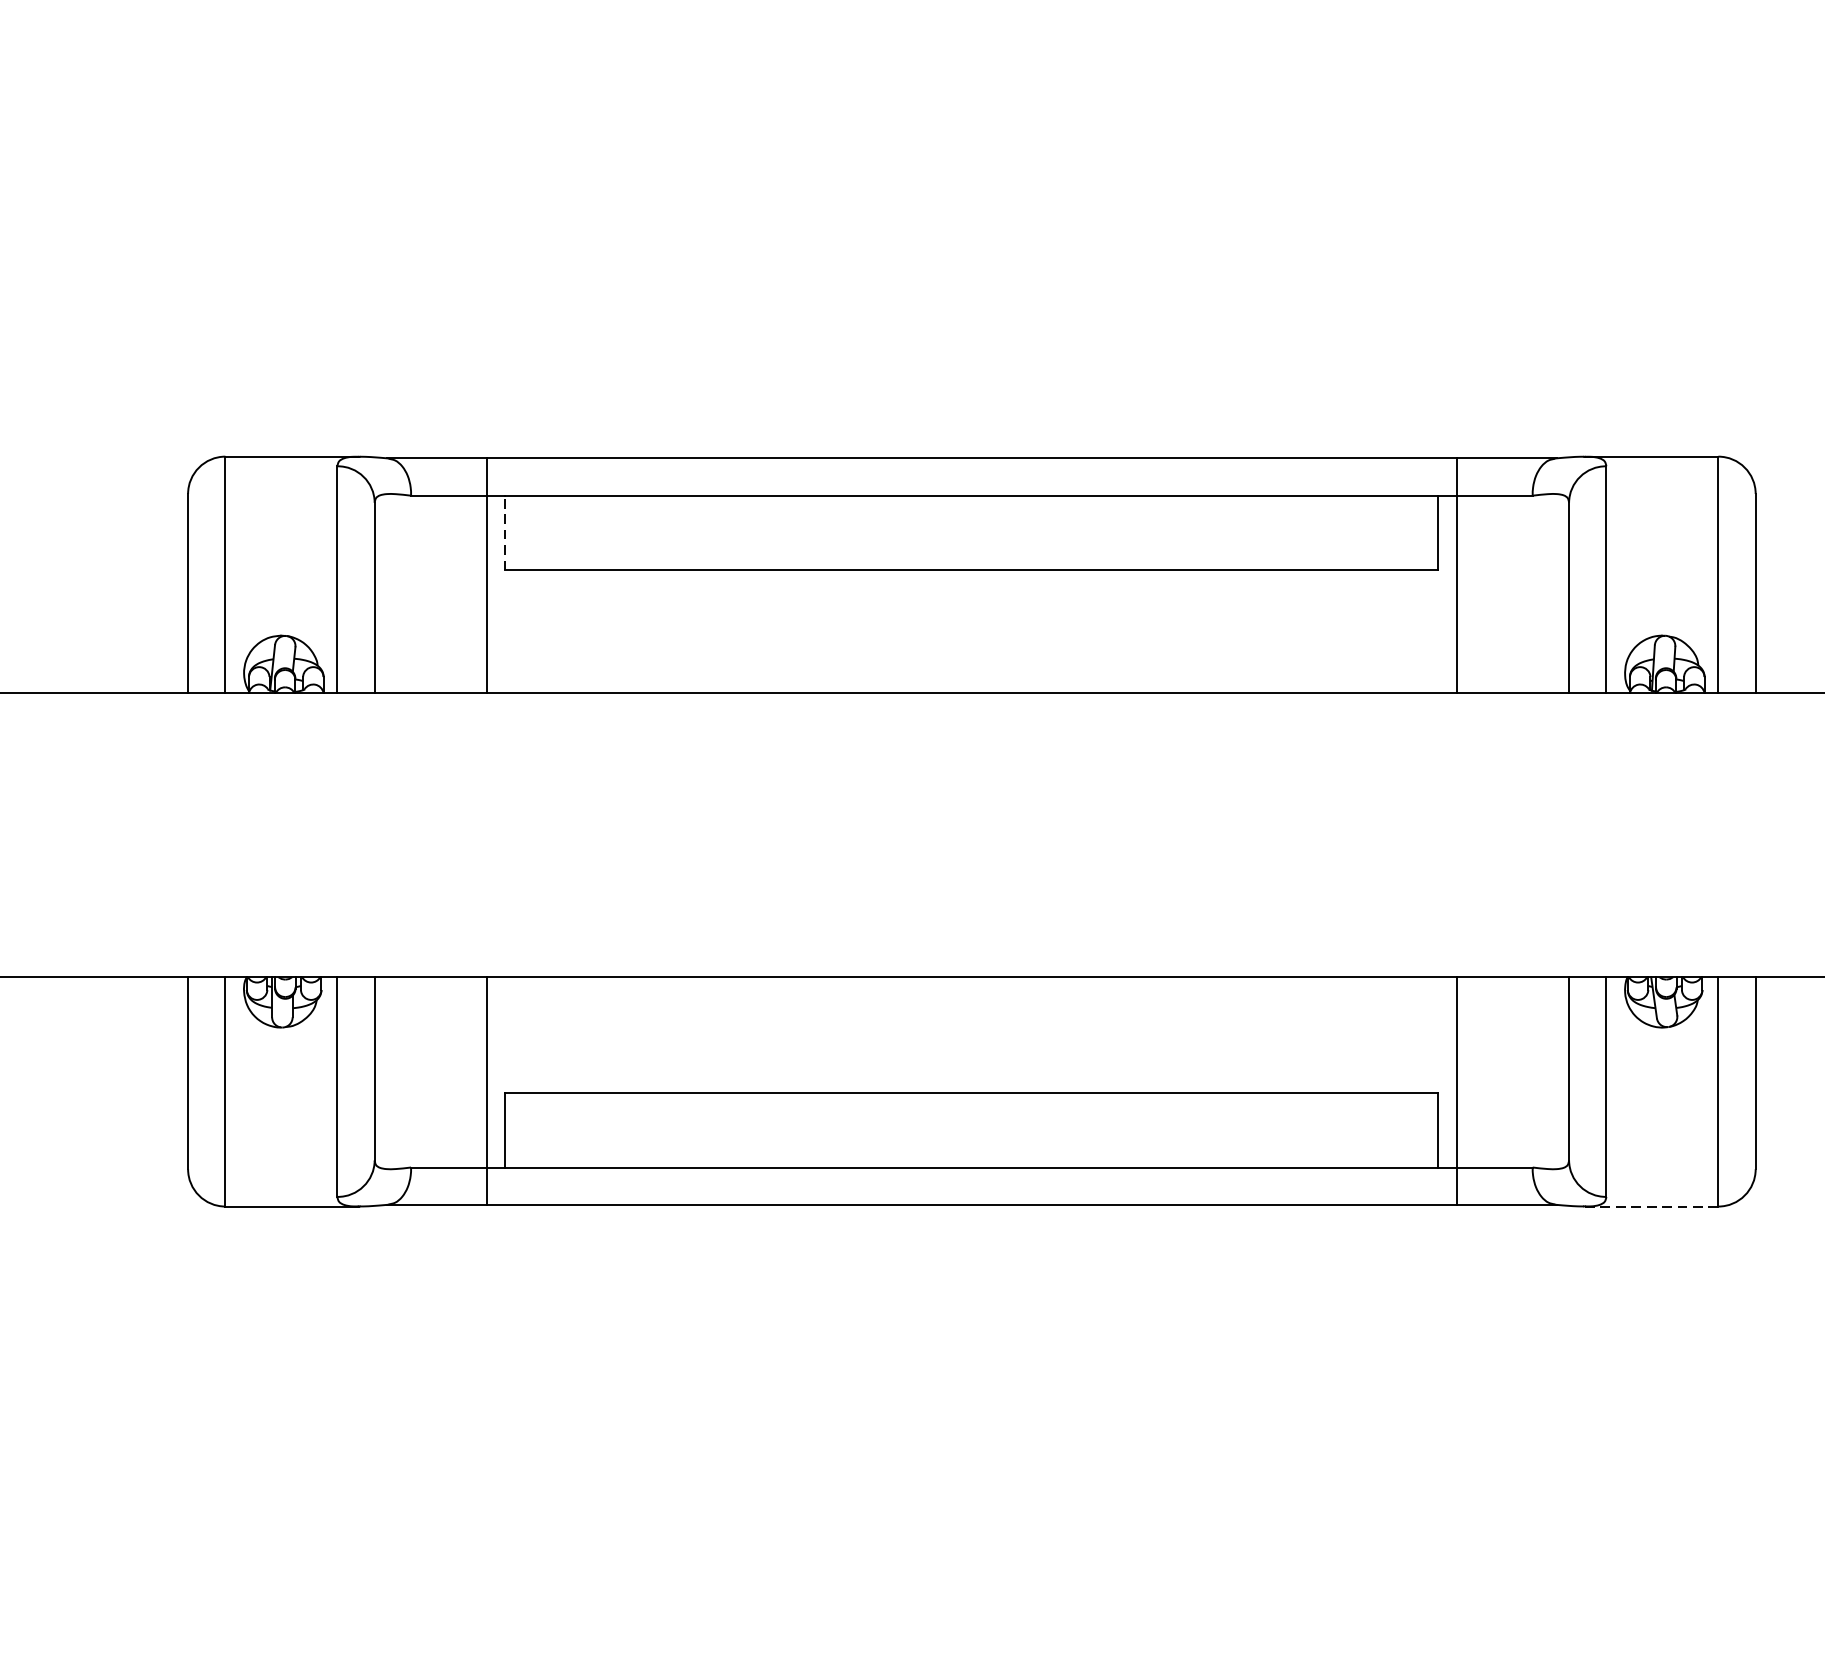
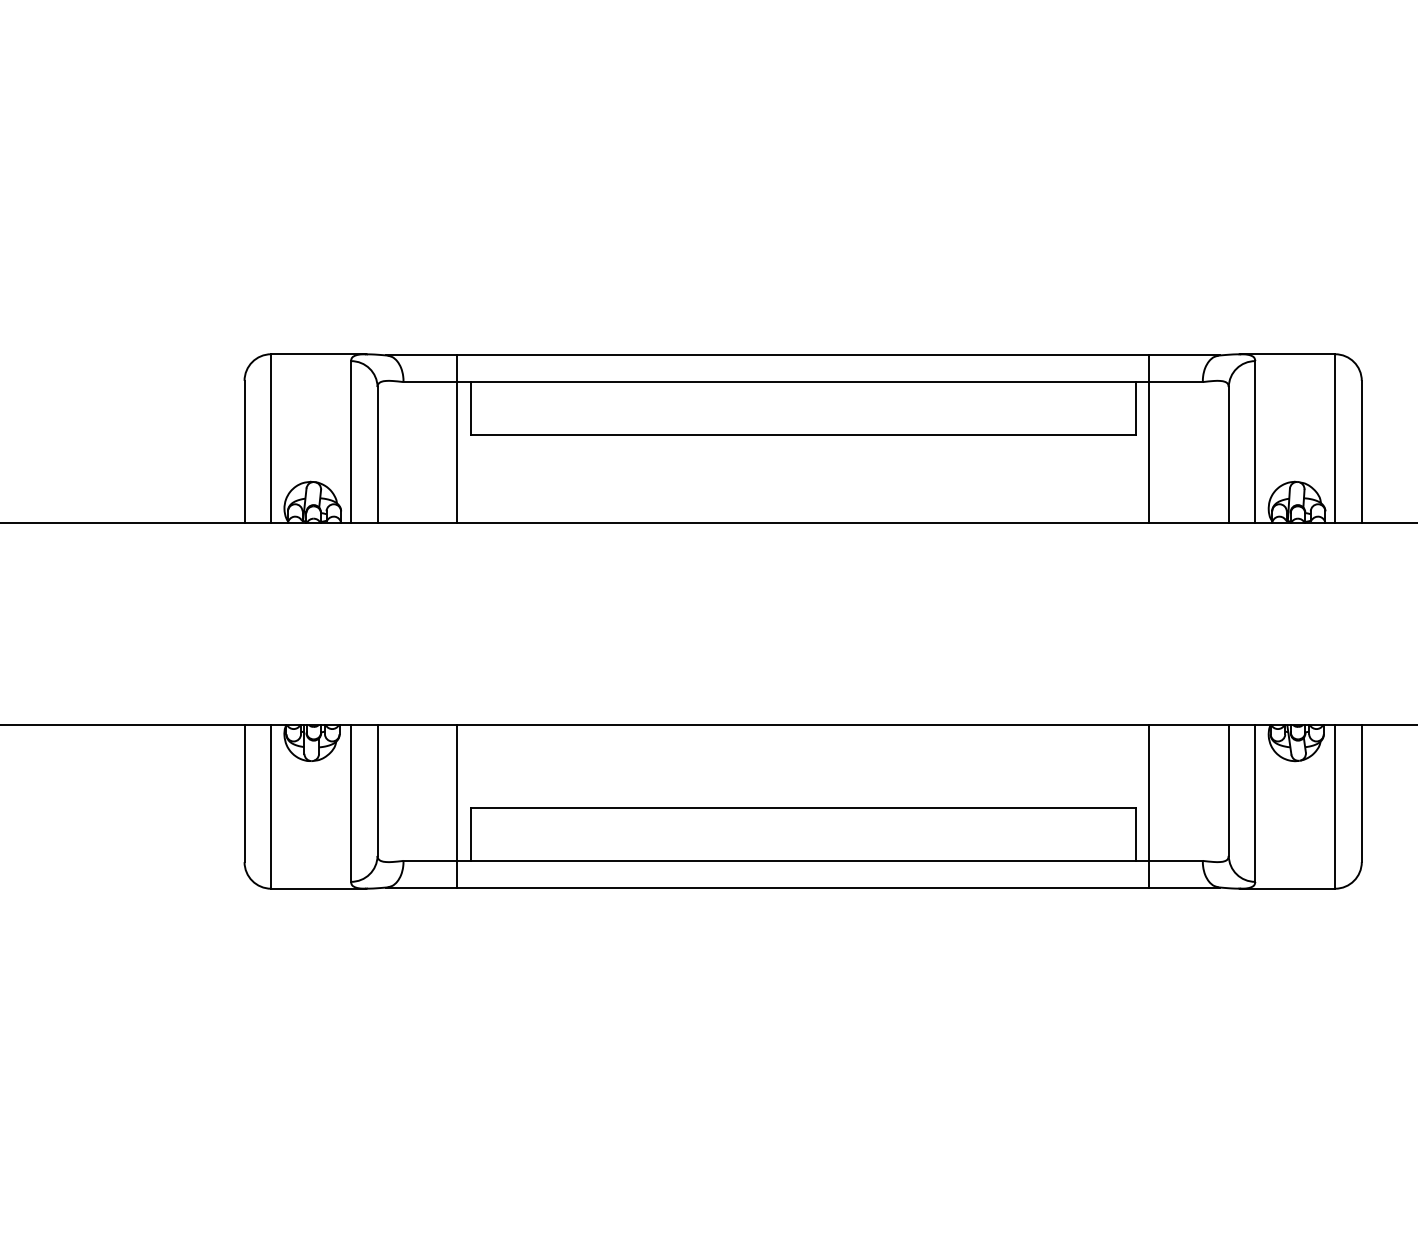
line: (505, 532) -> (470, 408), dashed -> solid
line: (1651, 1206) -> (1287, 888), dashed -> solid

